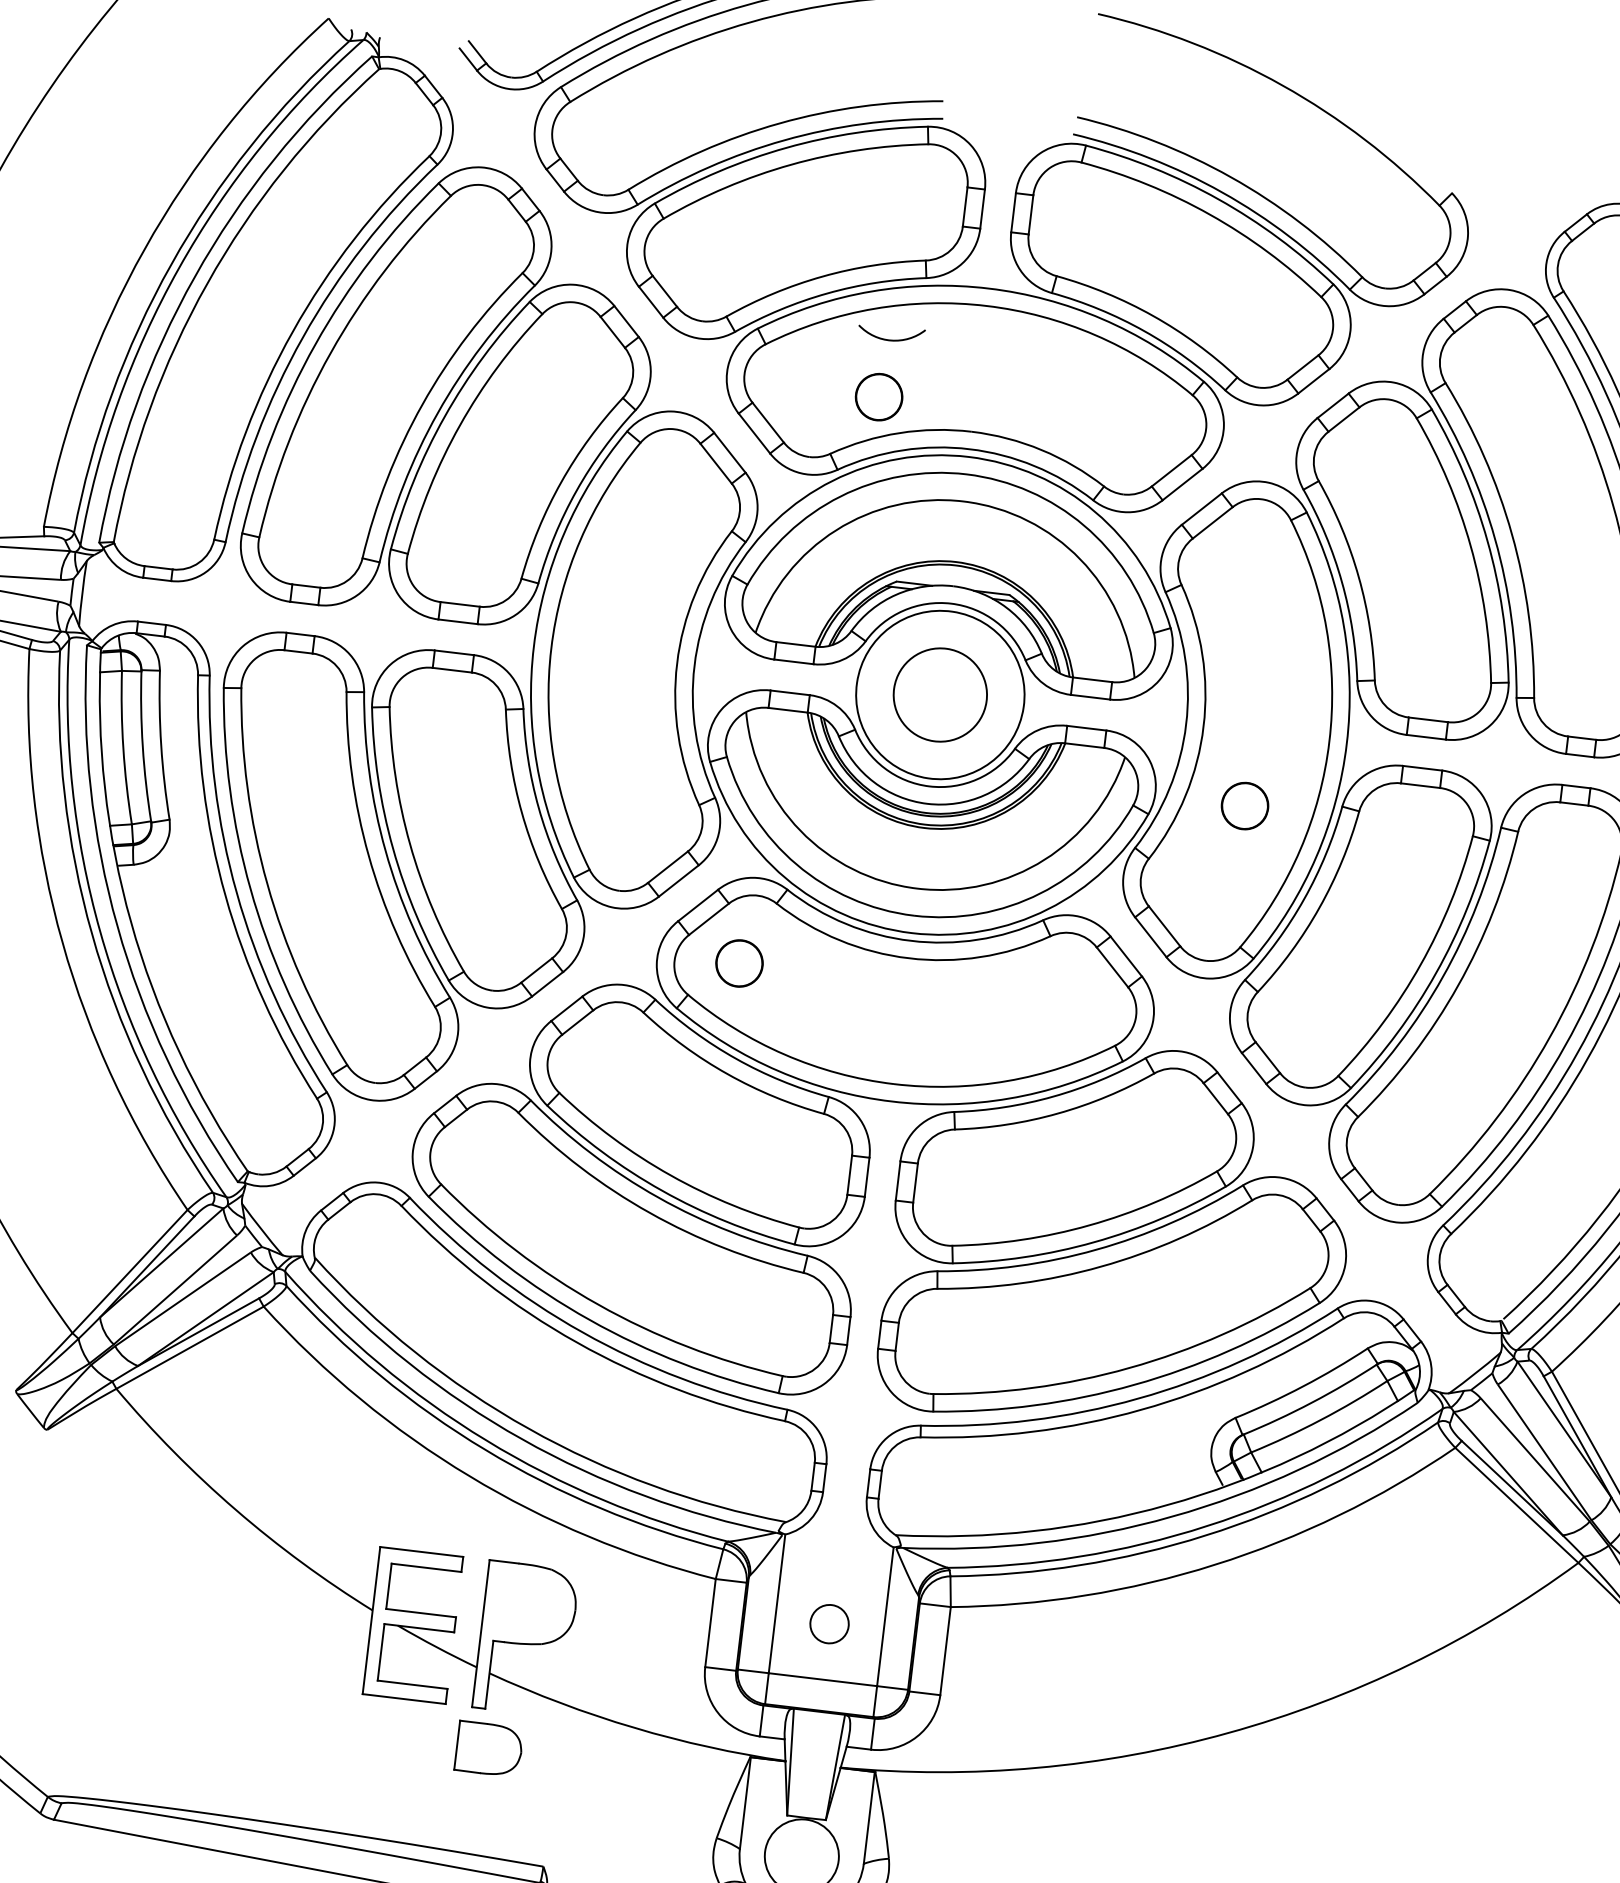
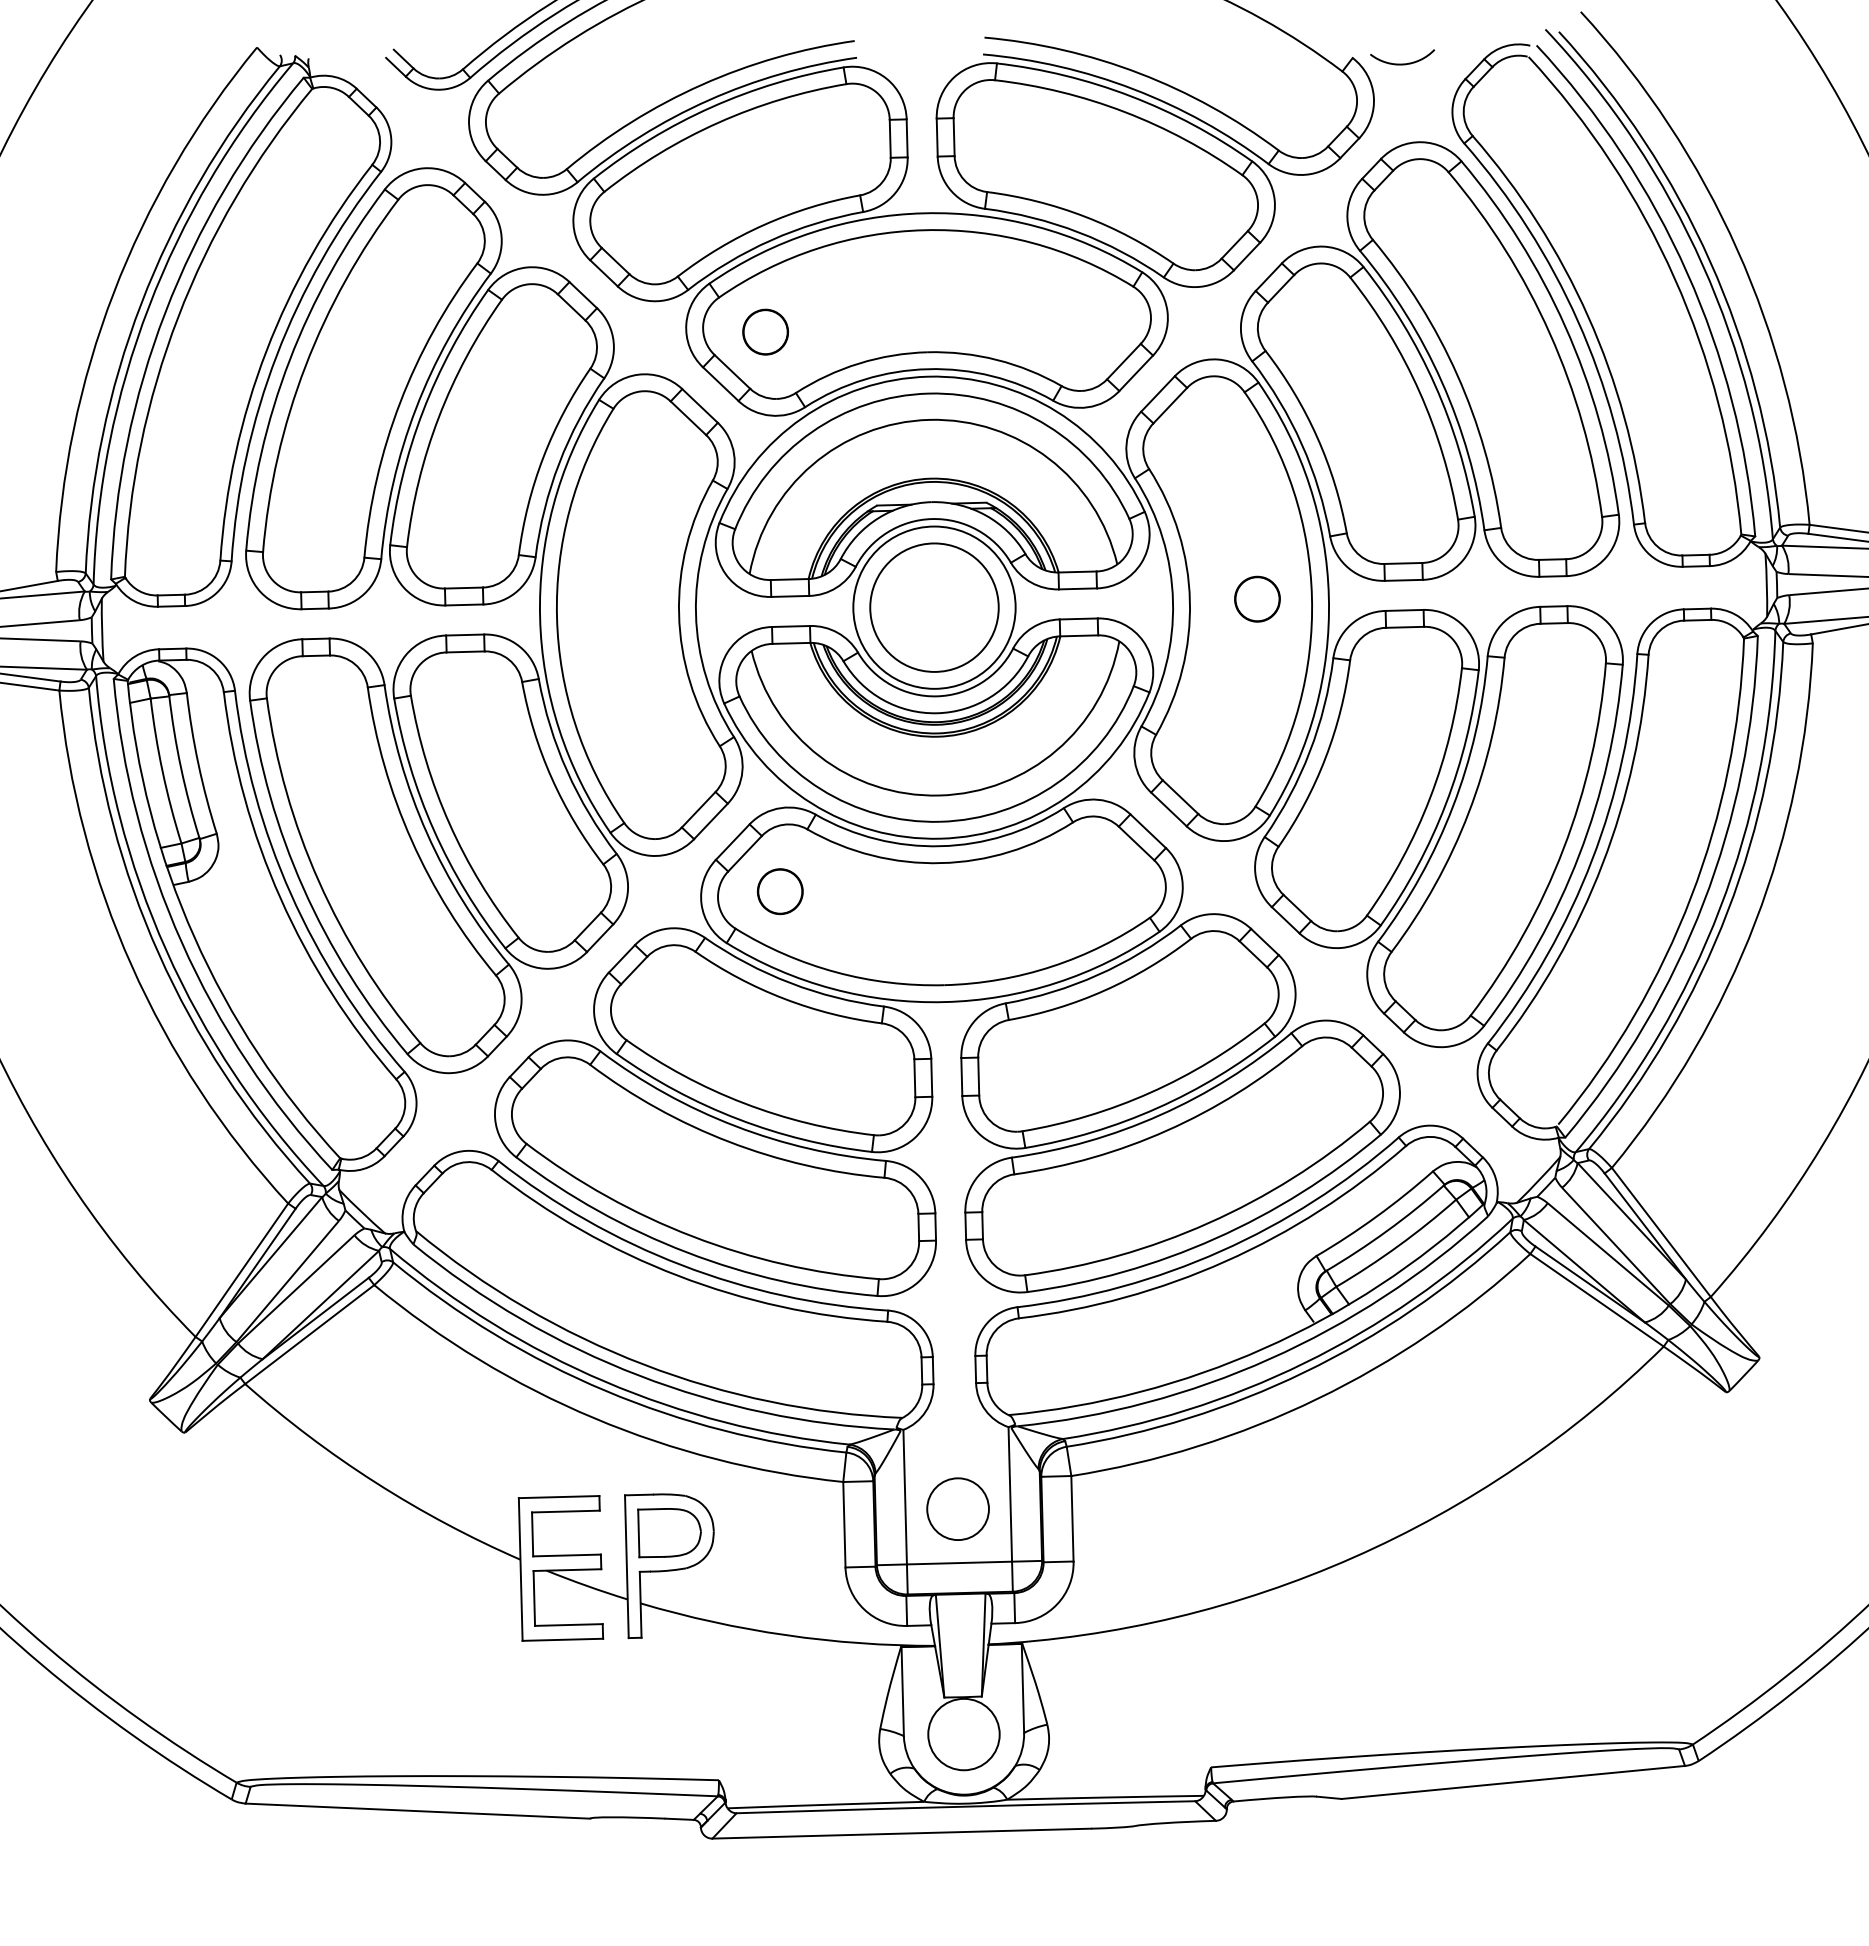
arc: (890, 339) -> (1402, 63), moved
part: (879, 396) -> (765, 331), moved
circle: (940, 694) -> (934, 607), size x1.43
part: (1245, 805) -> (1257, 598), moved
circle: (828, 1624) -> (957, 1509), size x1.67
part: (488, 1749) -> (669, 1533), moved

